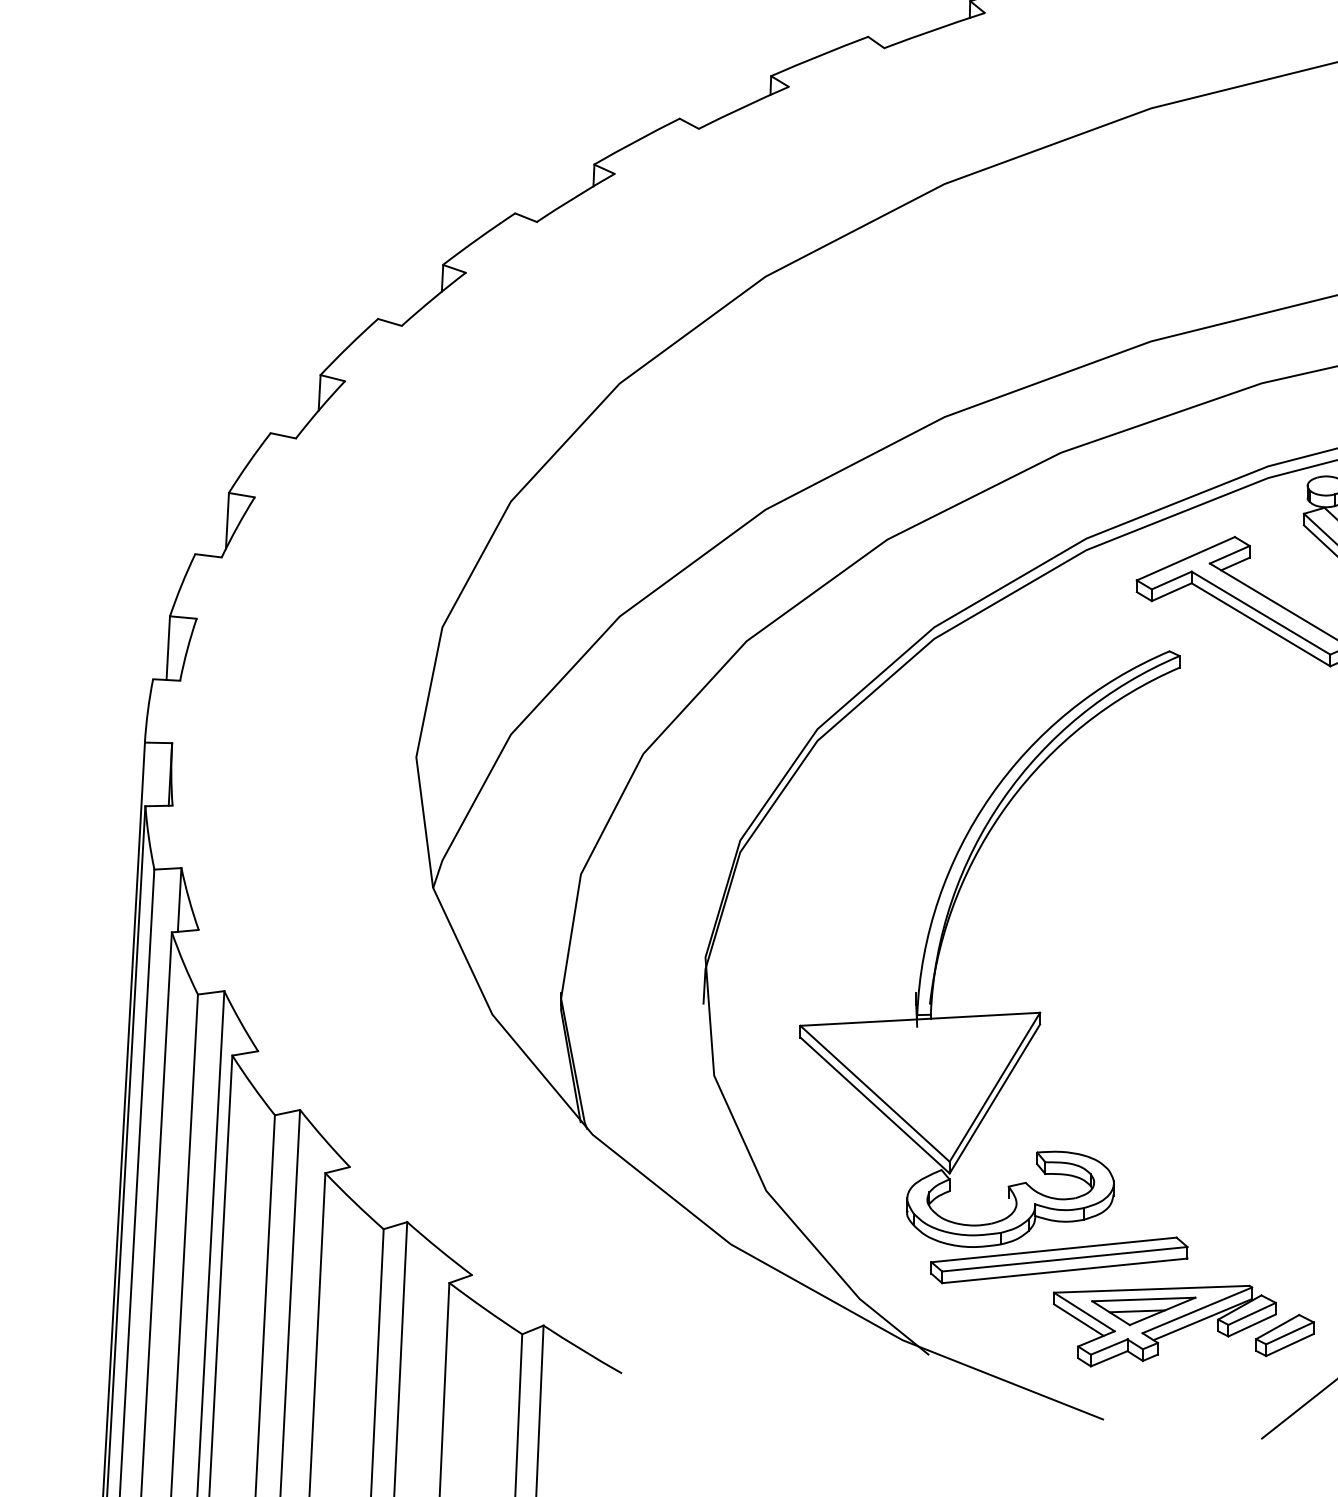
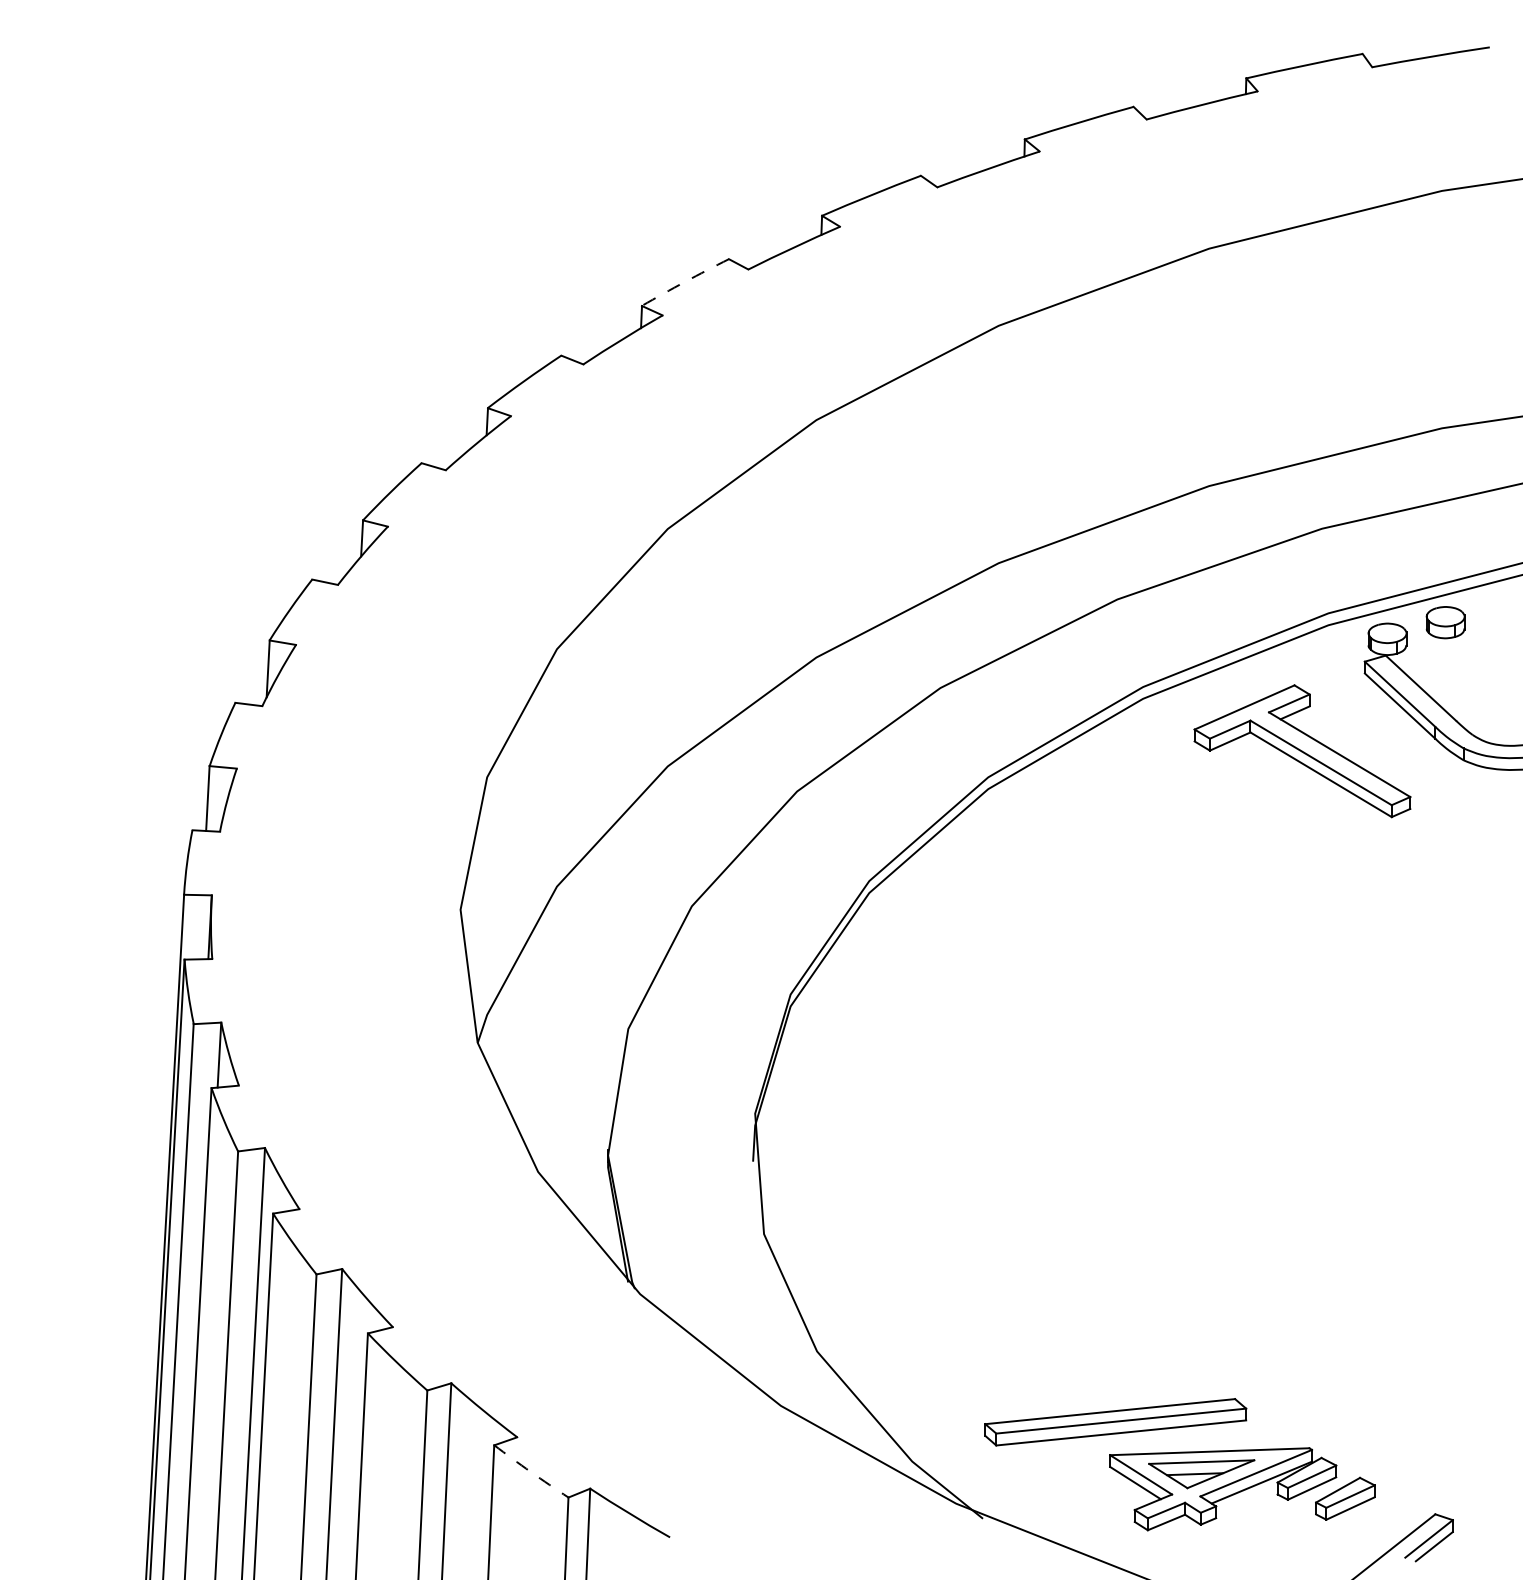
arc: (637, 140) -> (685, 281), solid -> dashed
part: (944, 937) -> (998, 1093), removed
arc: (484, 1309) -> (530, 1472), solid -> dashed

